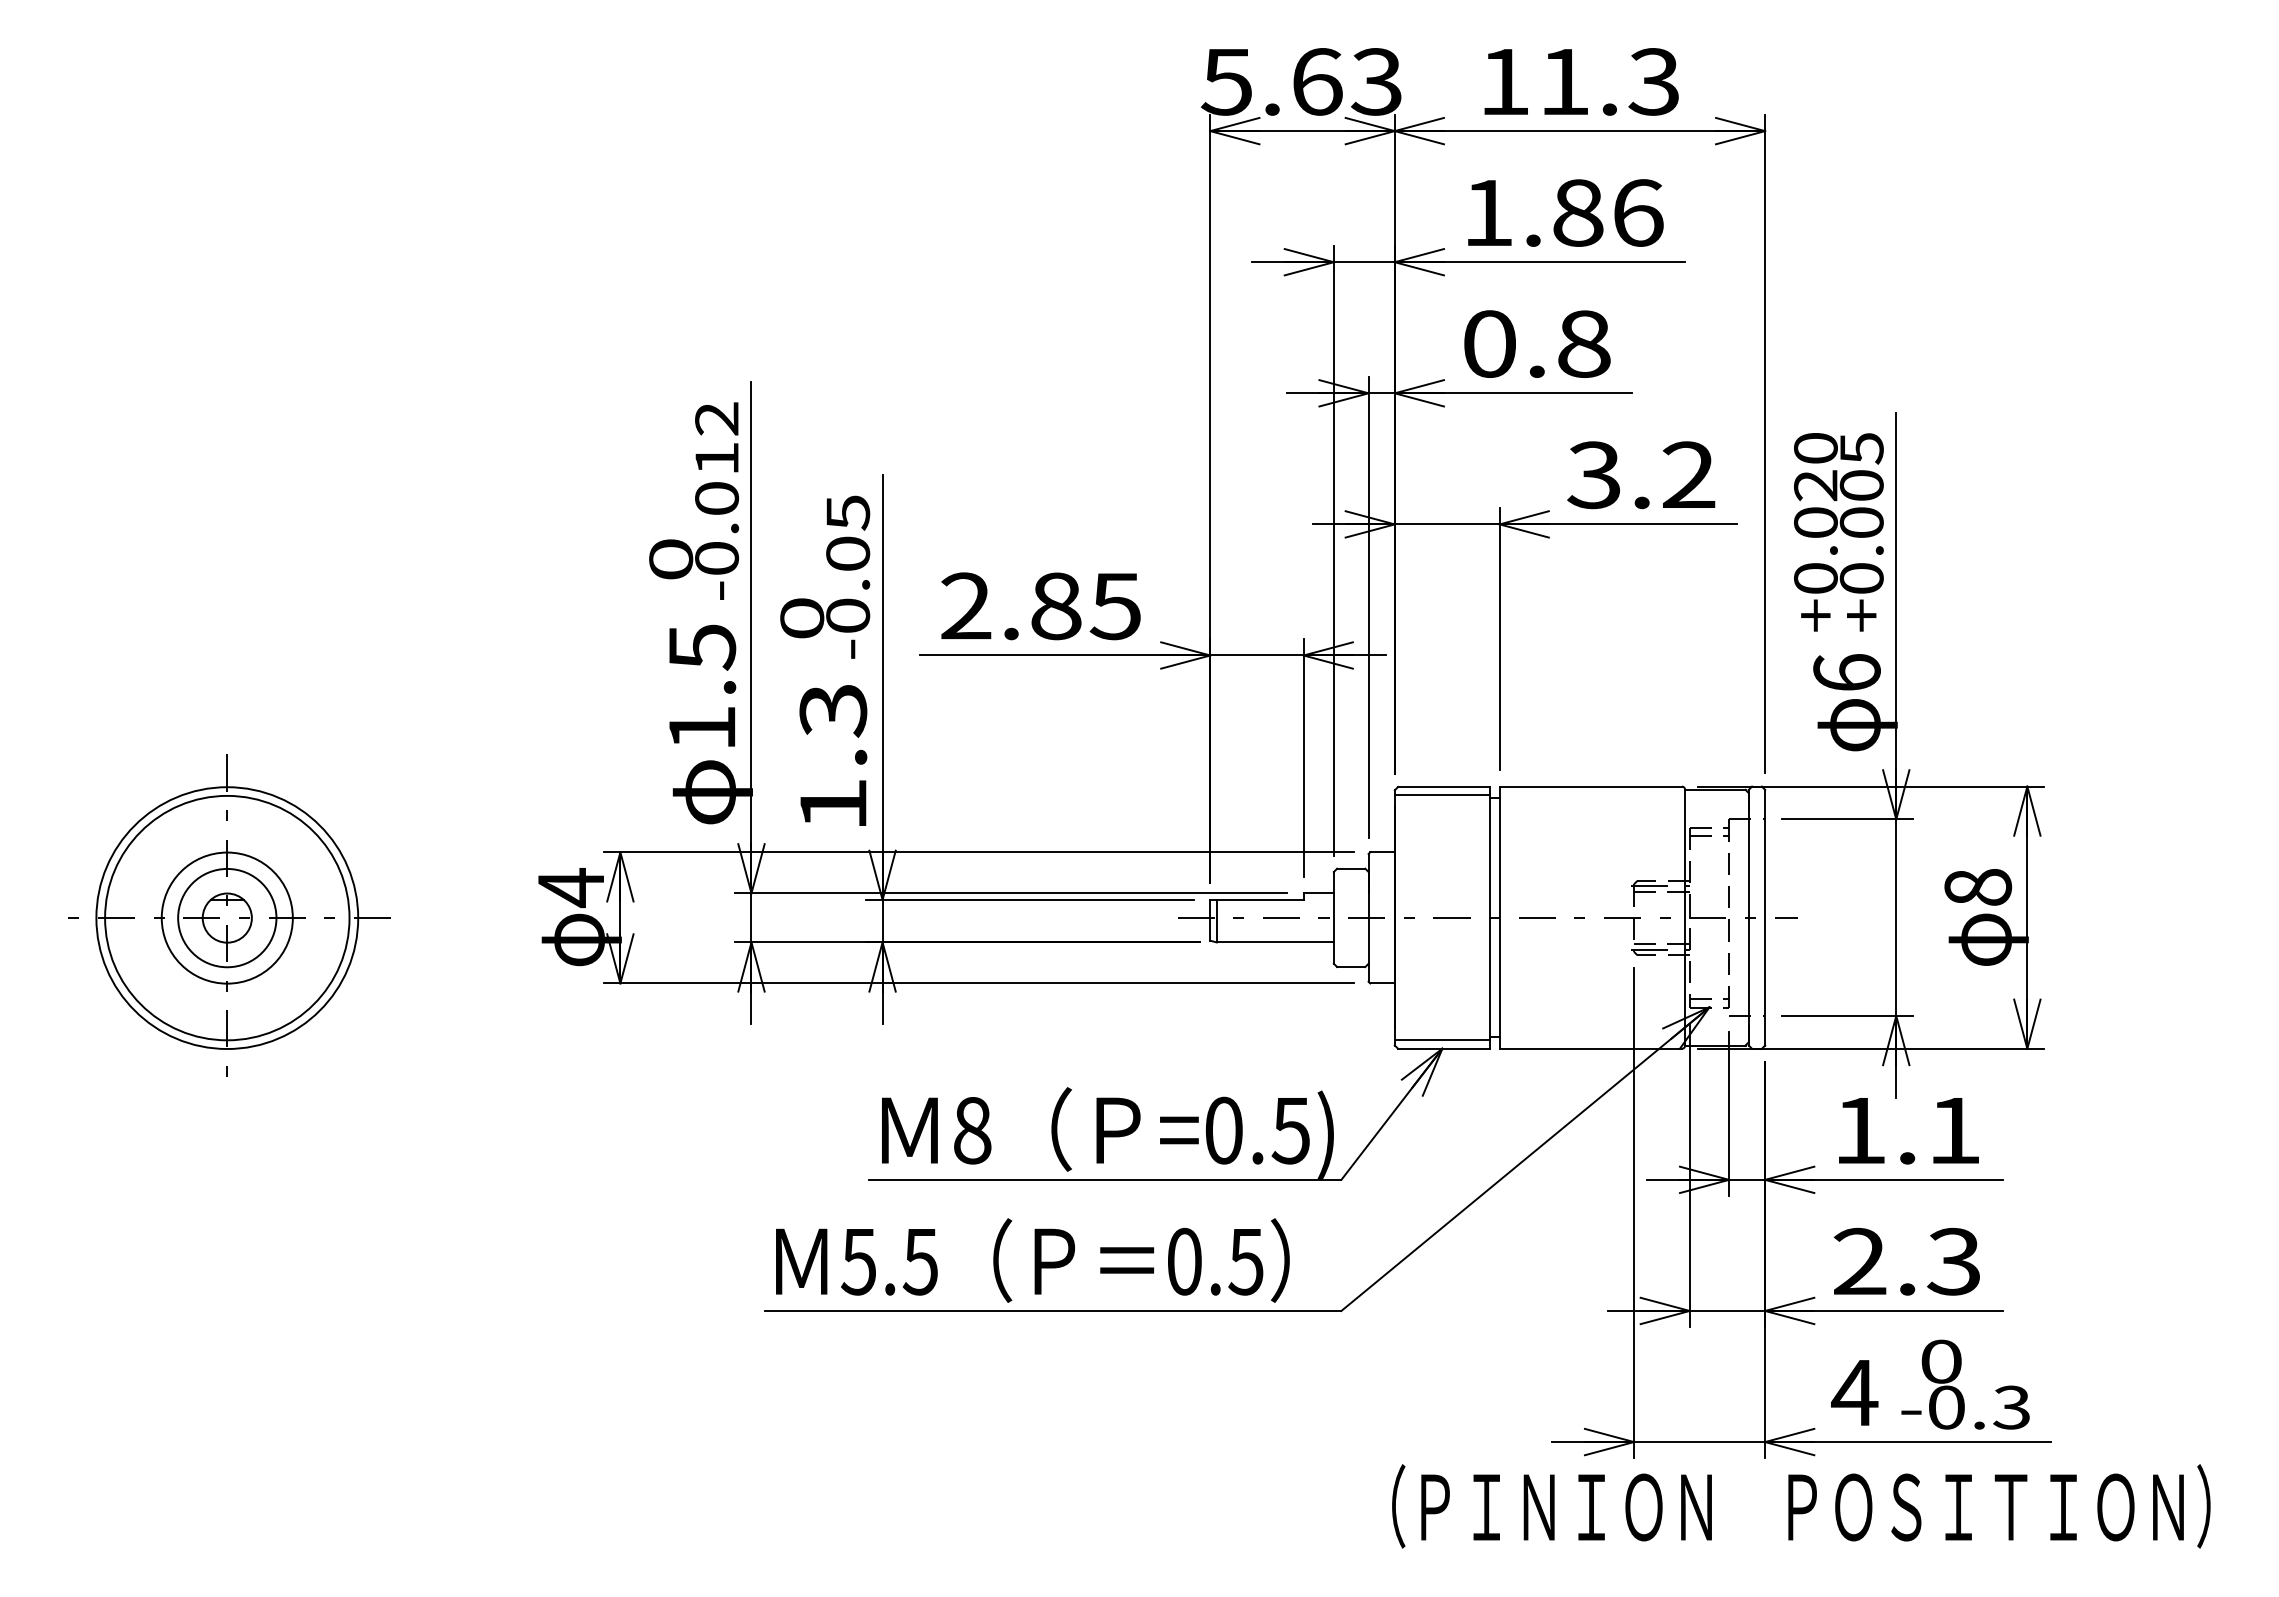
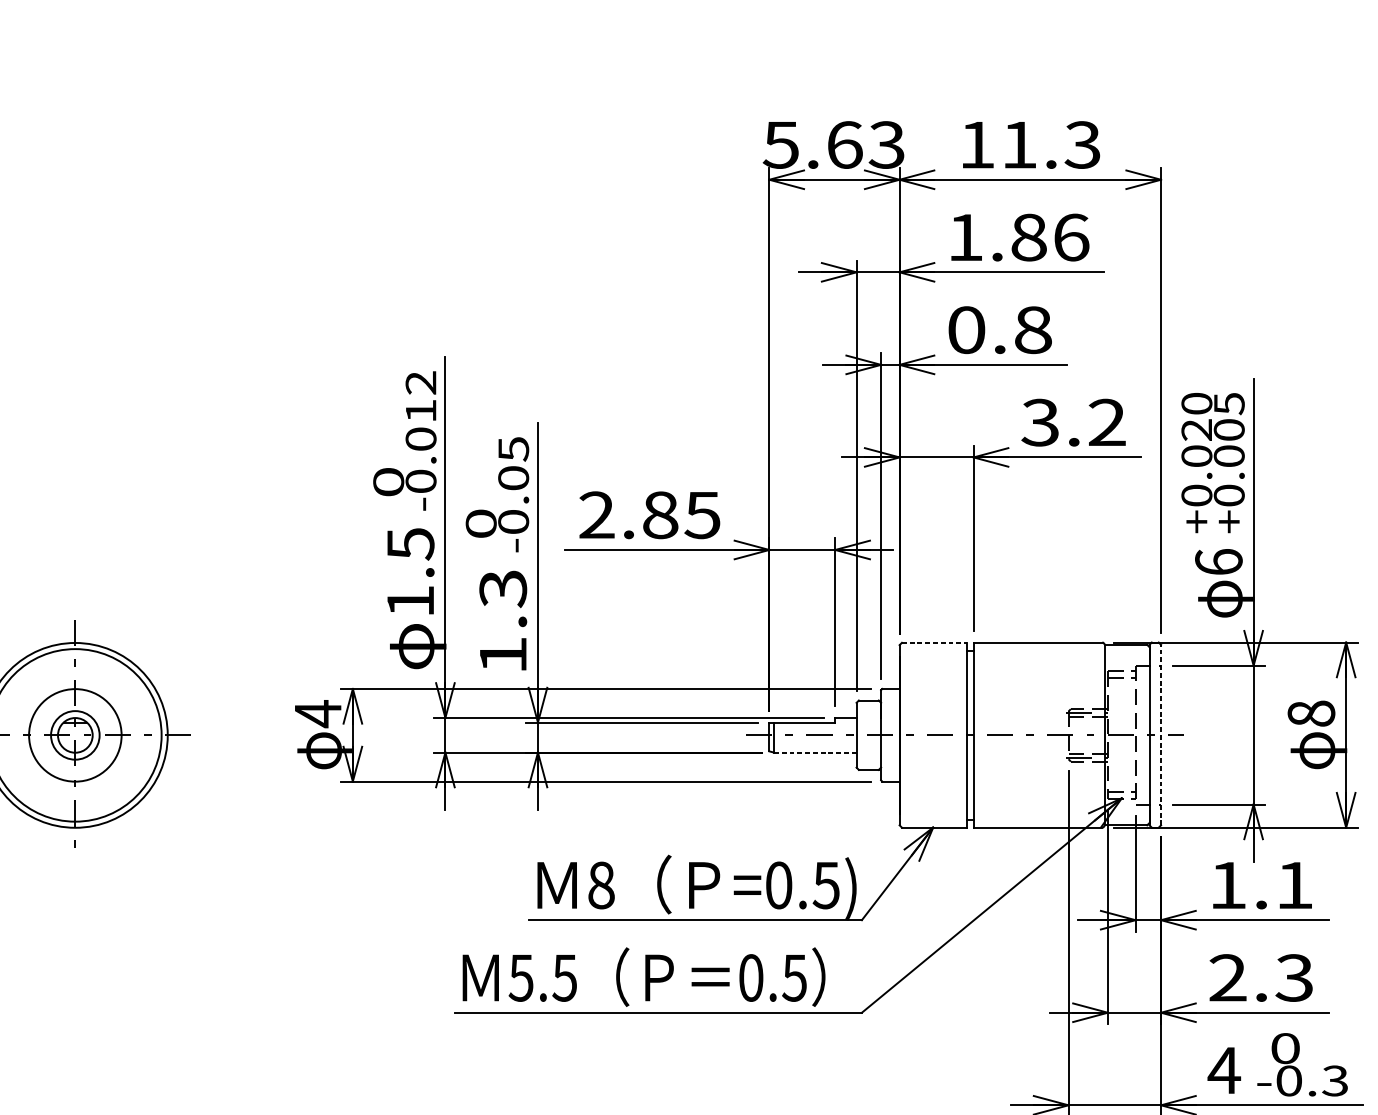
line: (1443, 787) -> (933, 643), solid -> dashed
line: (1441, 795) -> (932, 648), removed
circle: (227, 917) -> (75, 734), size x0.7
line: (1765, 917) -> (1161, 734), solid -> dashed
line: (1275, 942) -> (815, 752), solid -> dashed
line: (1441, 1039) -> (932, 821), removed

